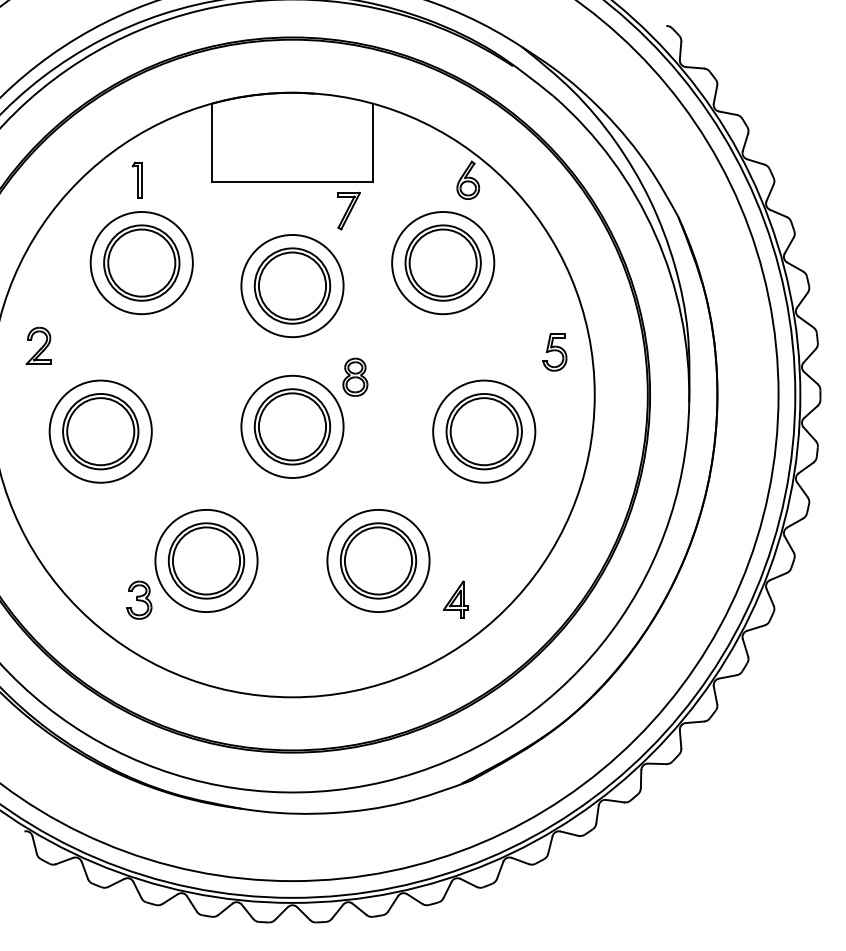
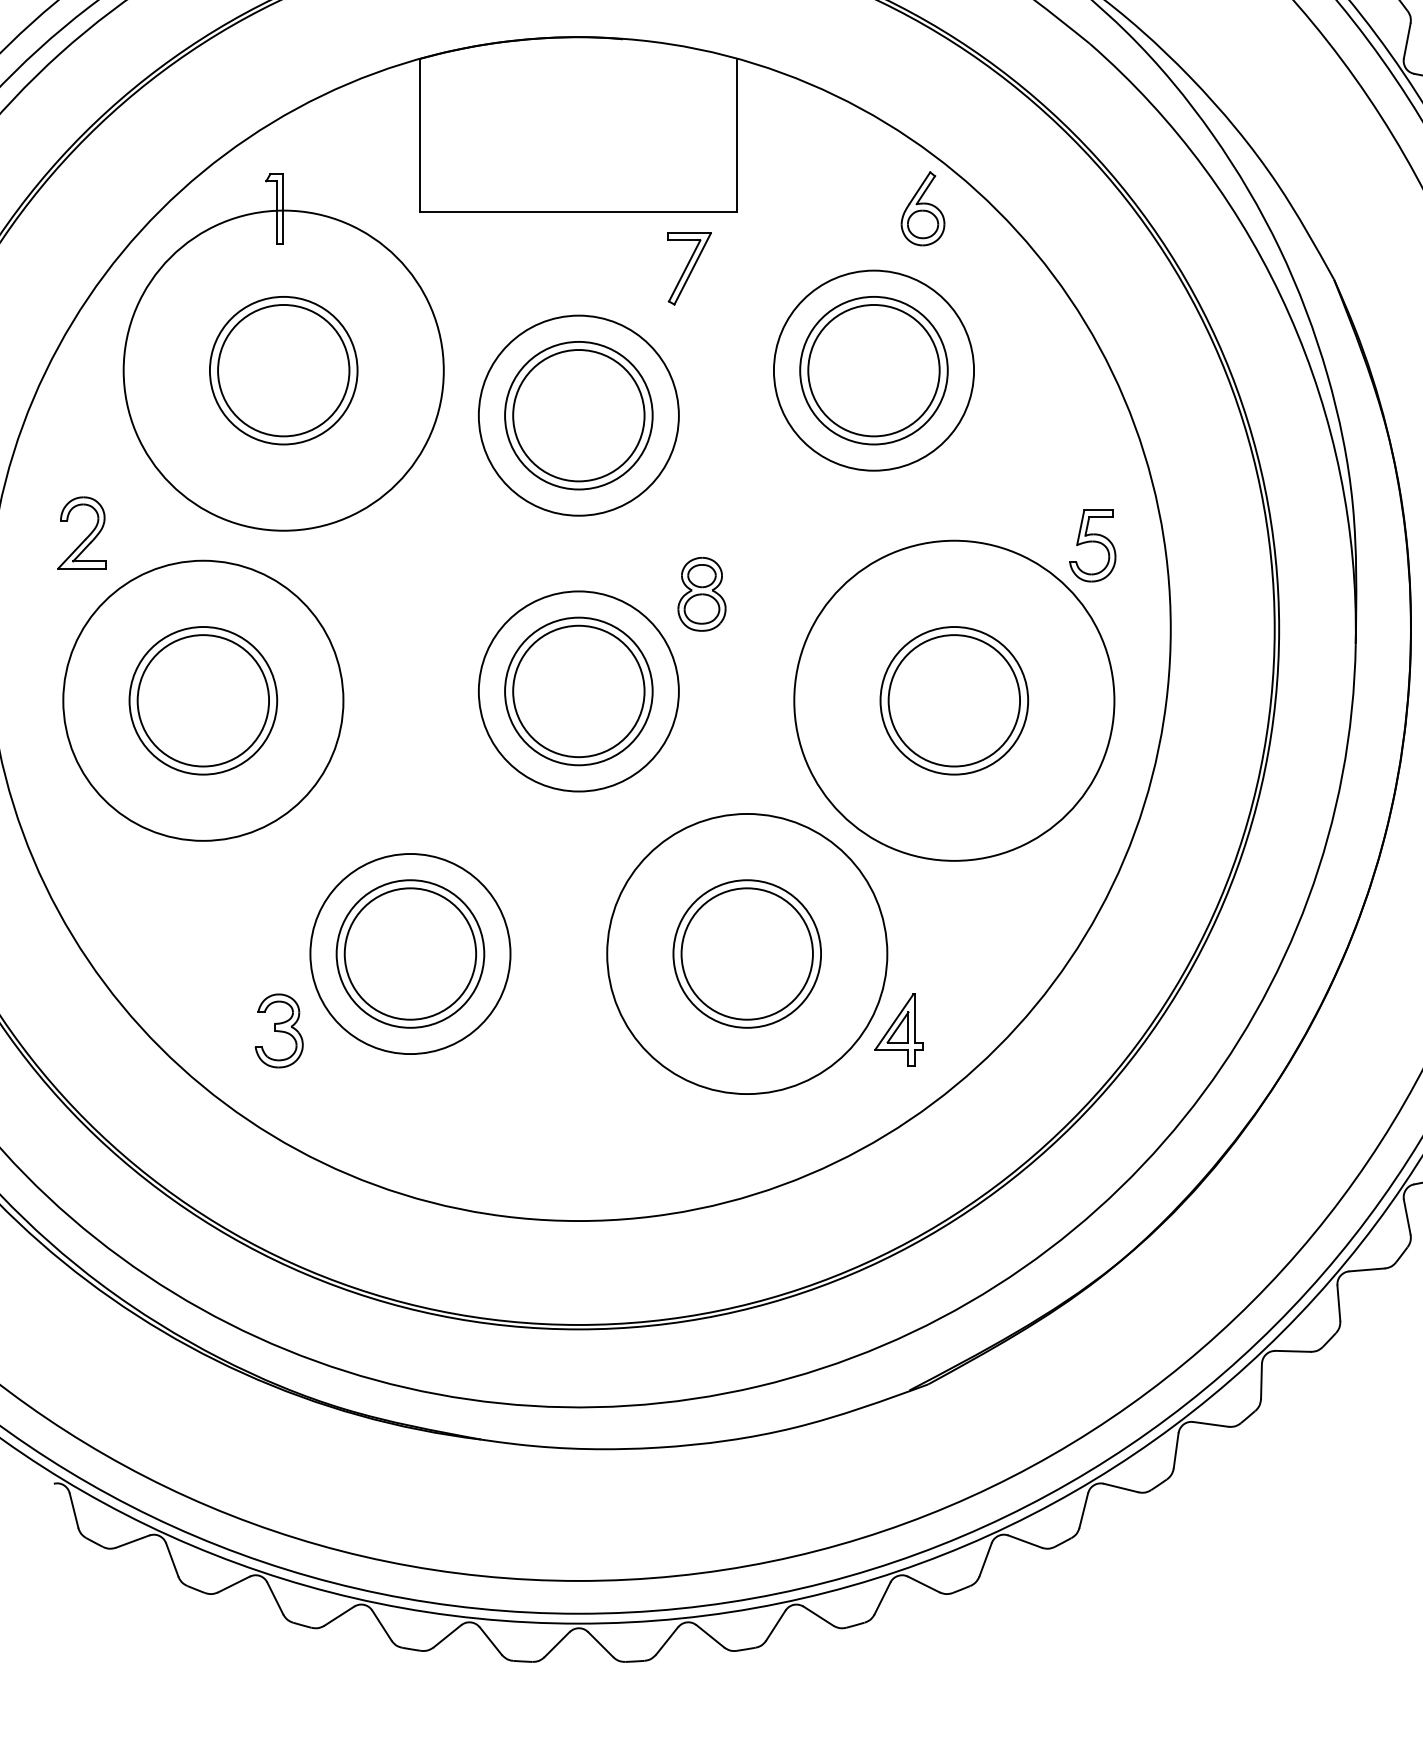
circle: (141, 263) -> (283, 371), size x1.6
circle: (100, 431) -> (202, 700), size x1.4
circle: (484, 431) -> (954, 700), size x1.6
circle: (378, 560) -> (747, 953), size x1.4

